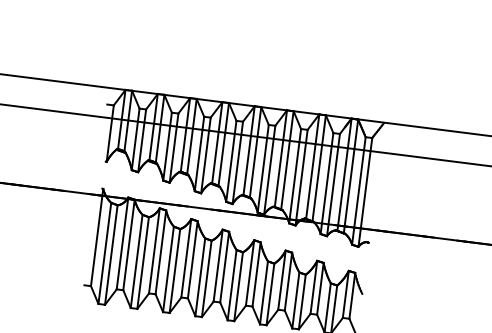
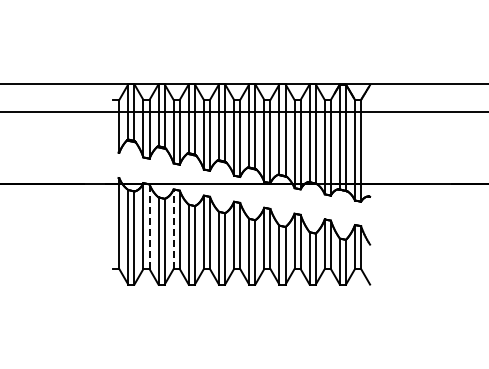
line: (128, 244) -> (149, 226), solid -> dashed
line: (154, 251) -> (173, 229), solid -> dashed

